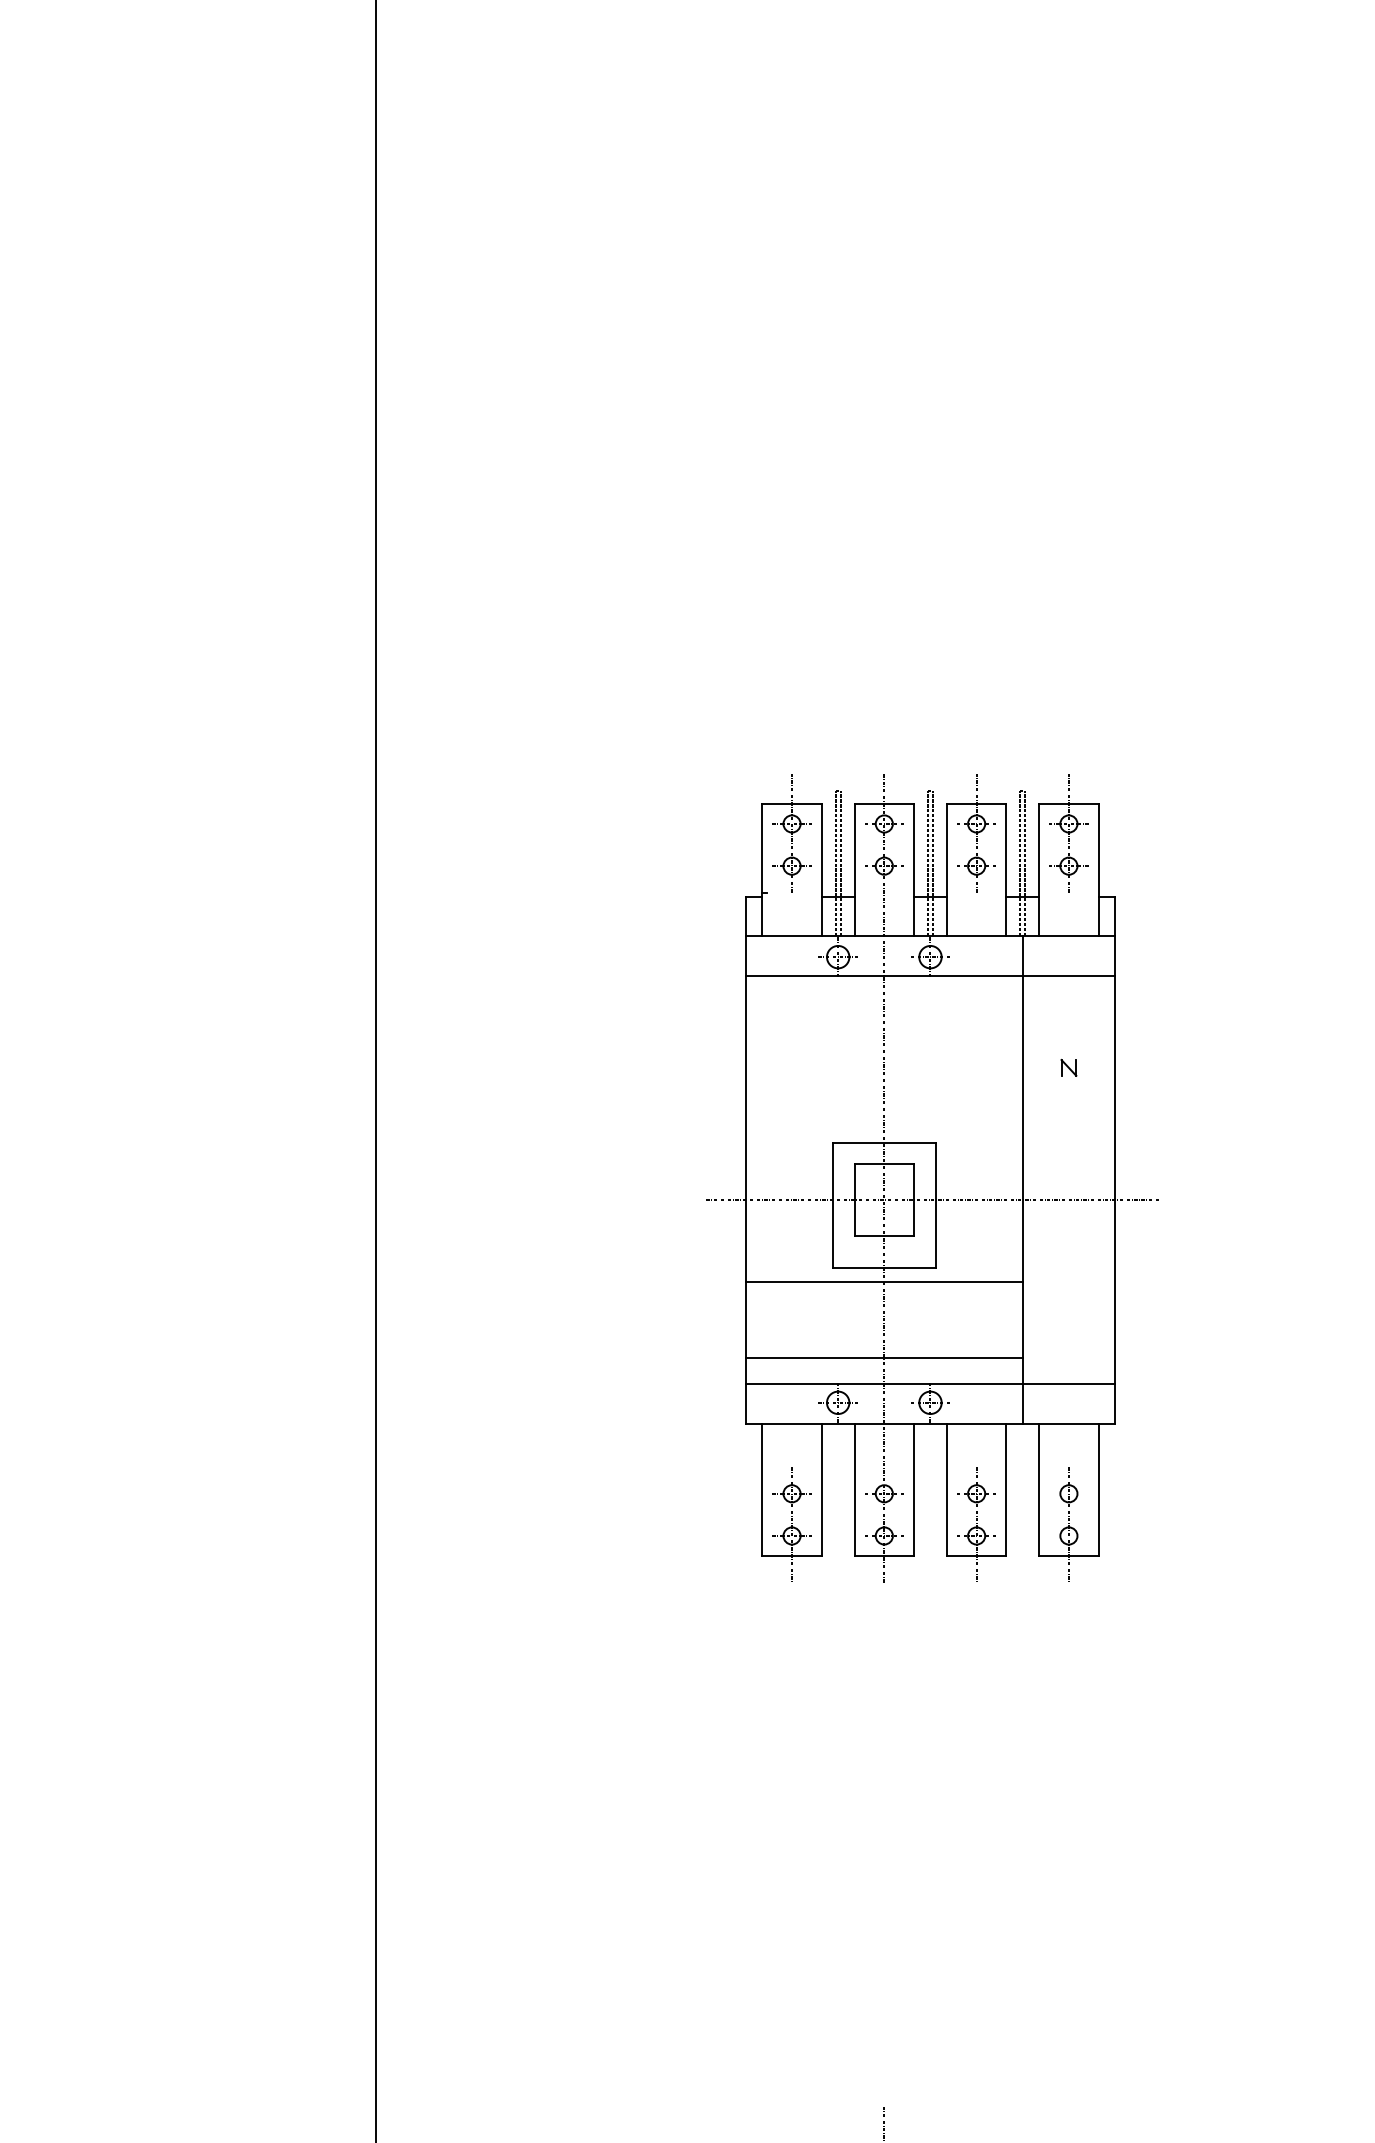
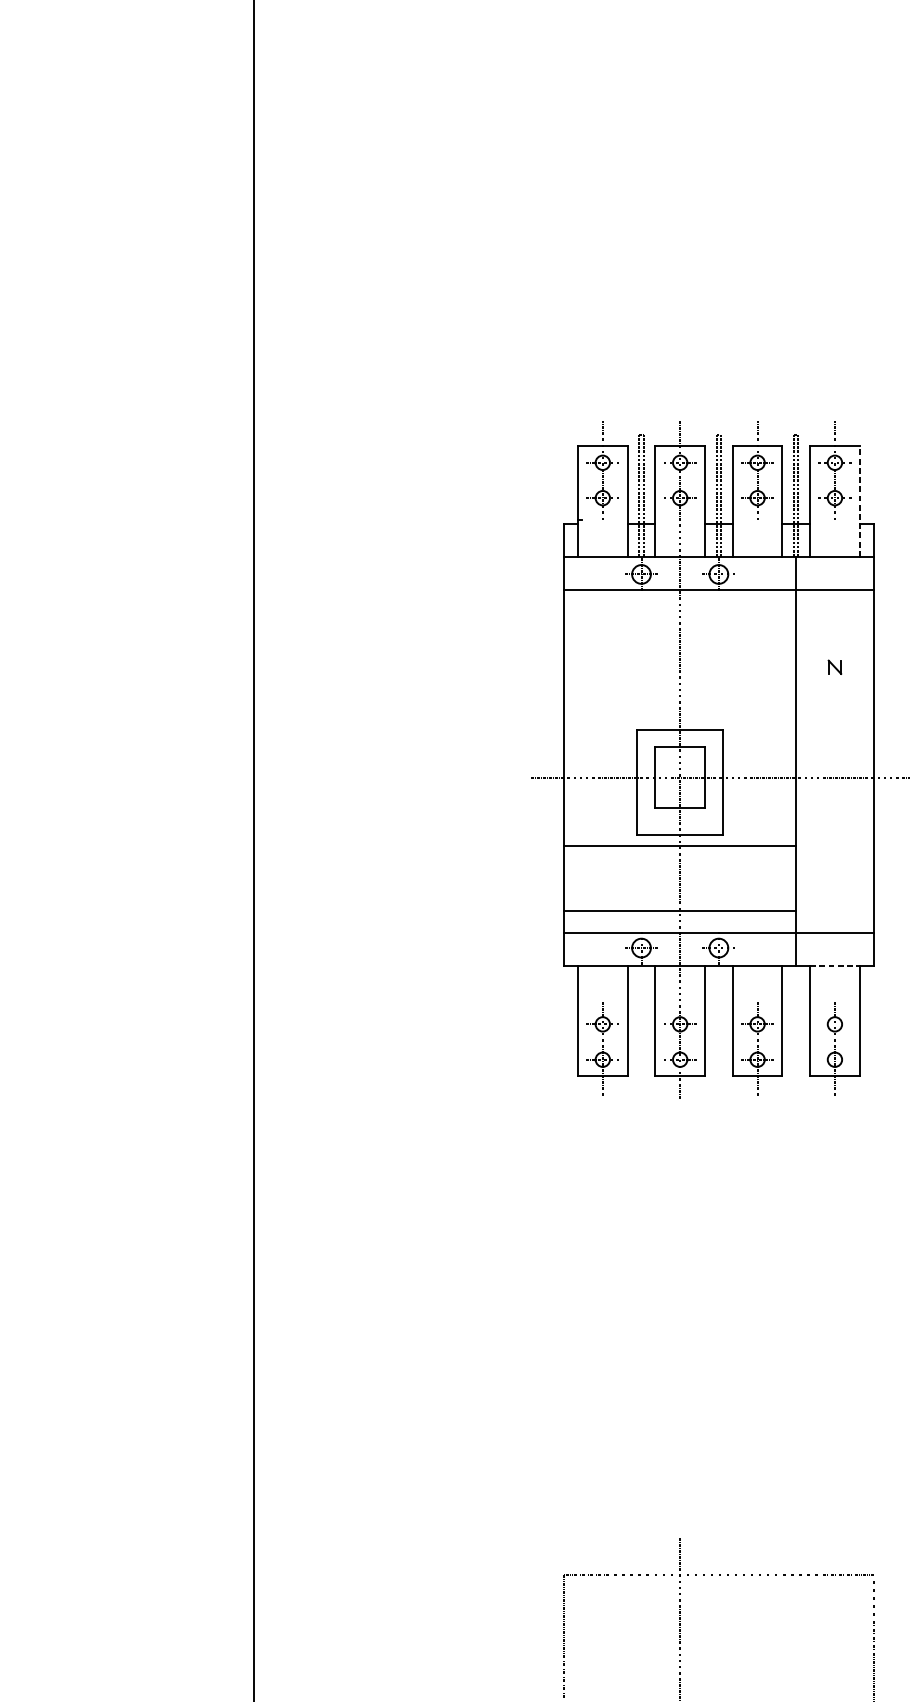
line: (1098, 870) -> (859, 501), solid -> dashed
line: (1068, 1423) -> (834, 965), solid -> dashed

